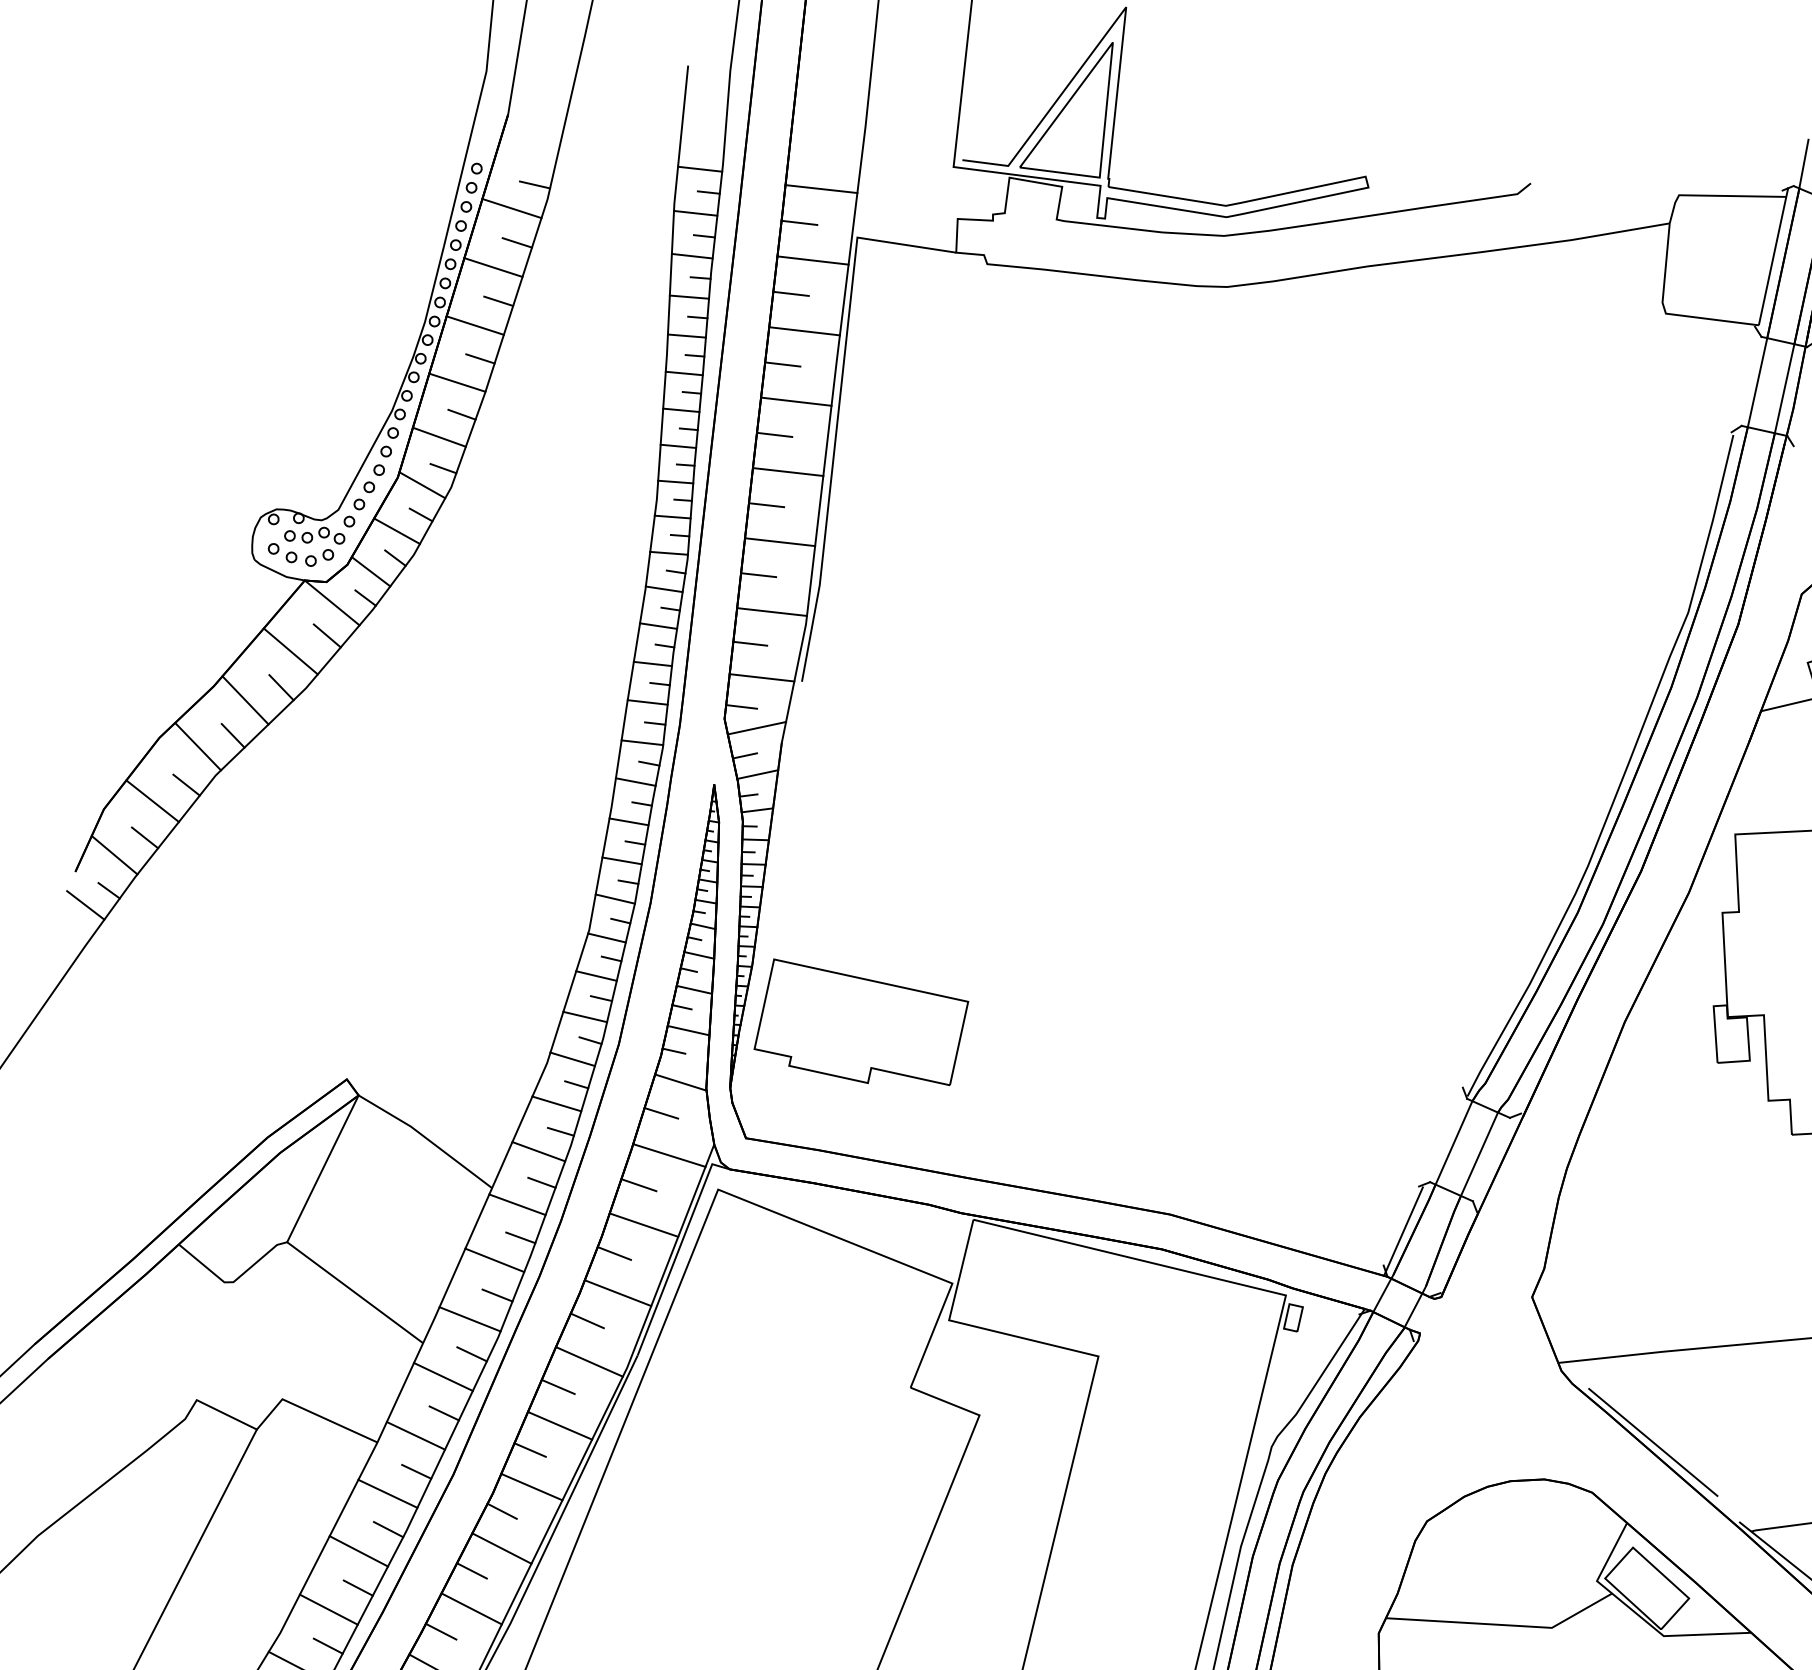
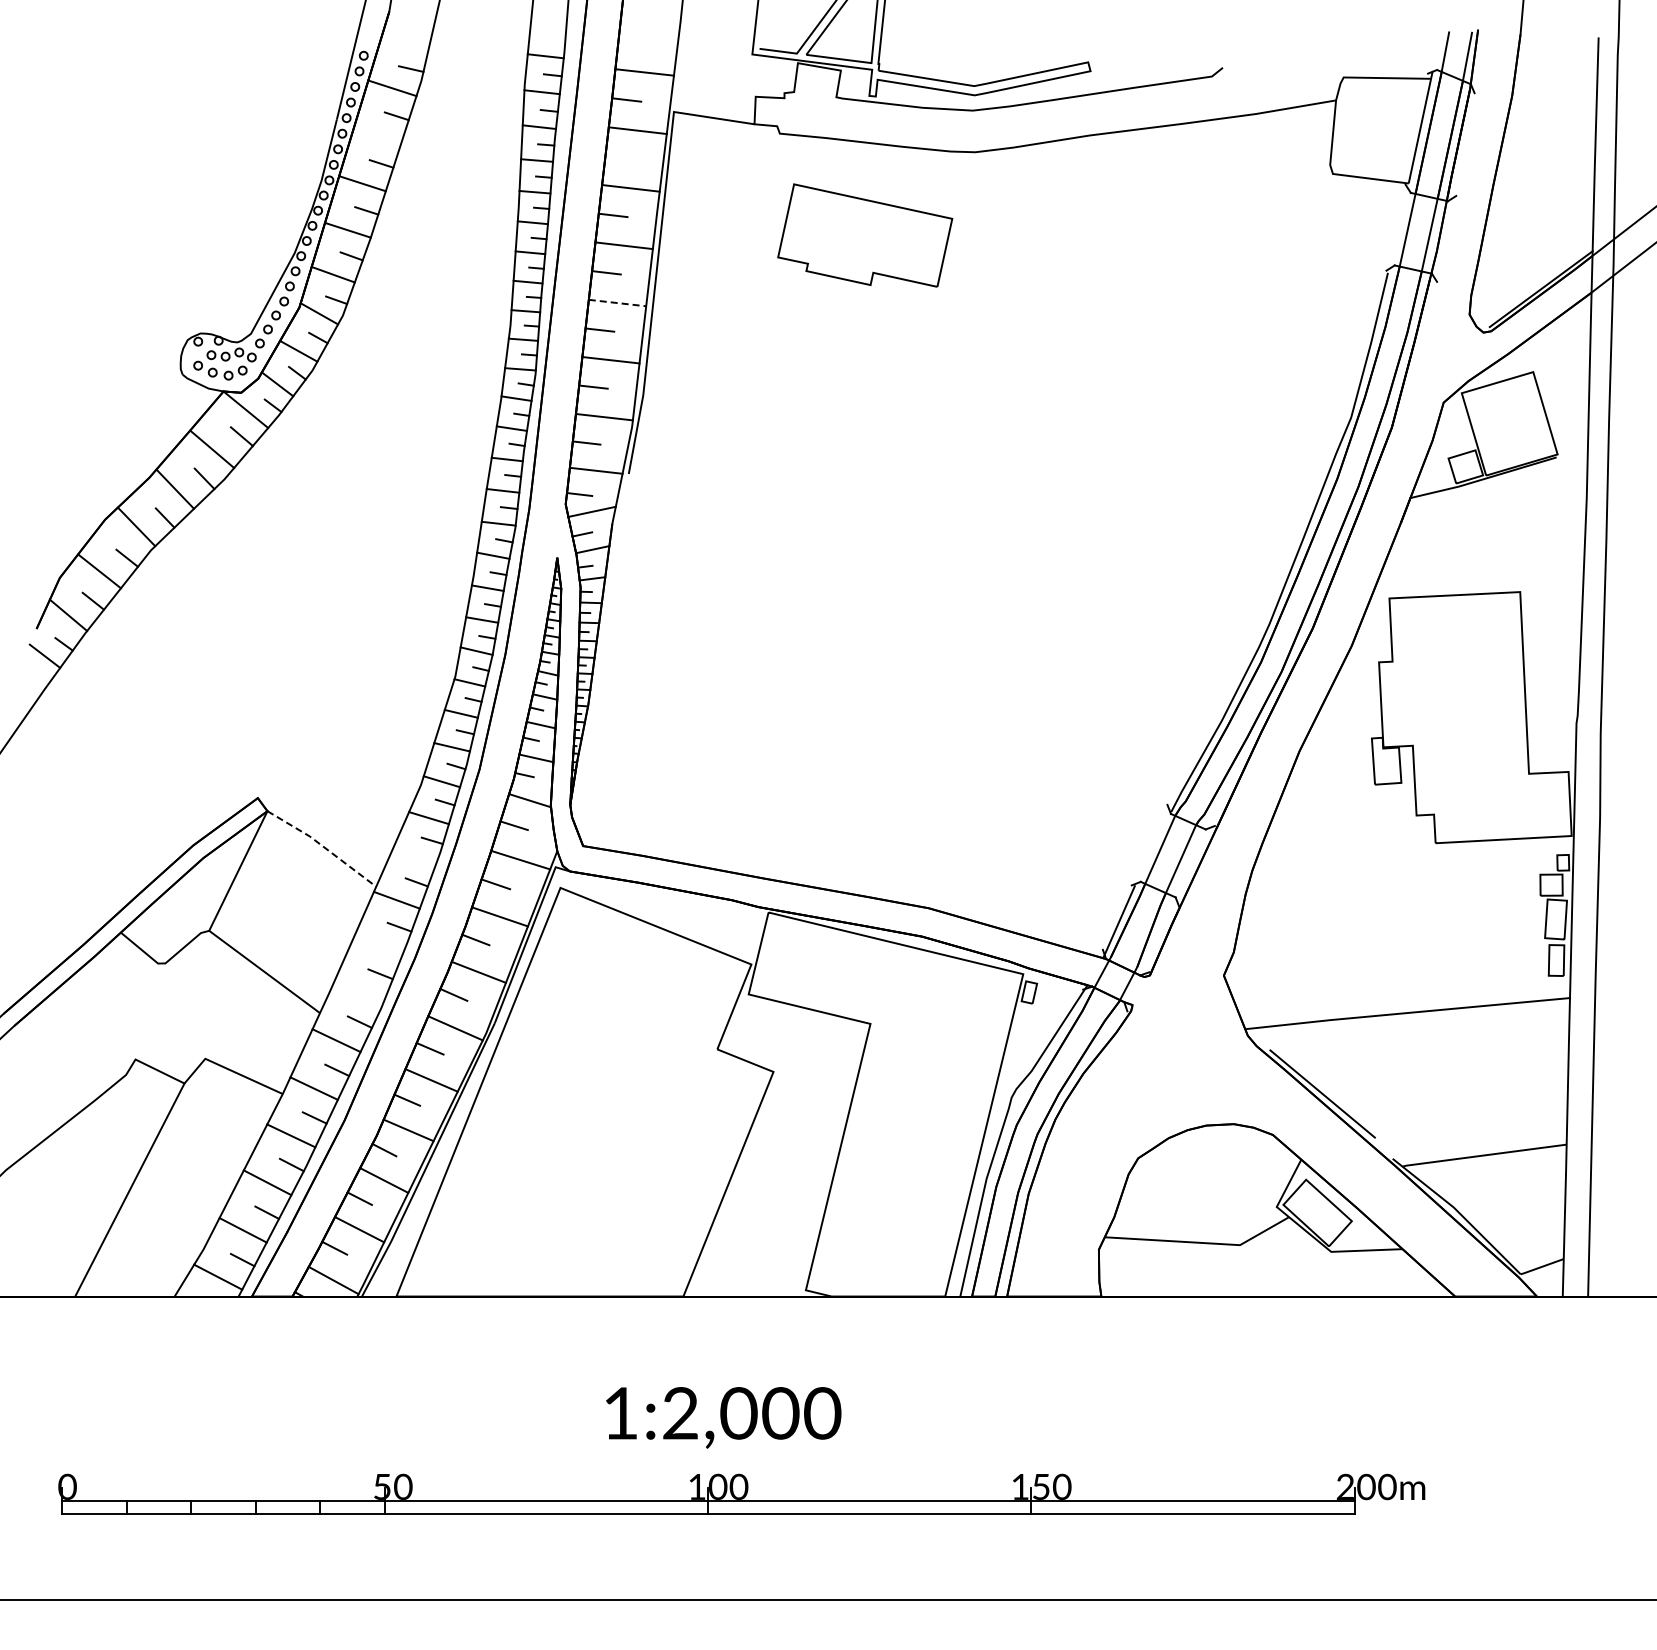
line: (493, 267) -> (377, 136), removed
line: (790, 293) -> (619, 157), removed
line: (788, 472) -> (617, 303), solid -> dashed
part: (861, 1022) -> (865, 235), moved
line: (427, 1138) -> (323, 846), solid -> dashed
line: (537, 1151) -> (413, 856), removed
line: (494, 1260) -> (378, 945), removed
line: (470, 1319) -> (358, 993), removed

